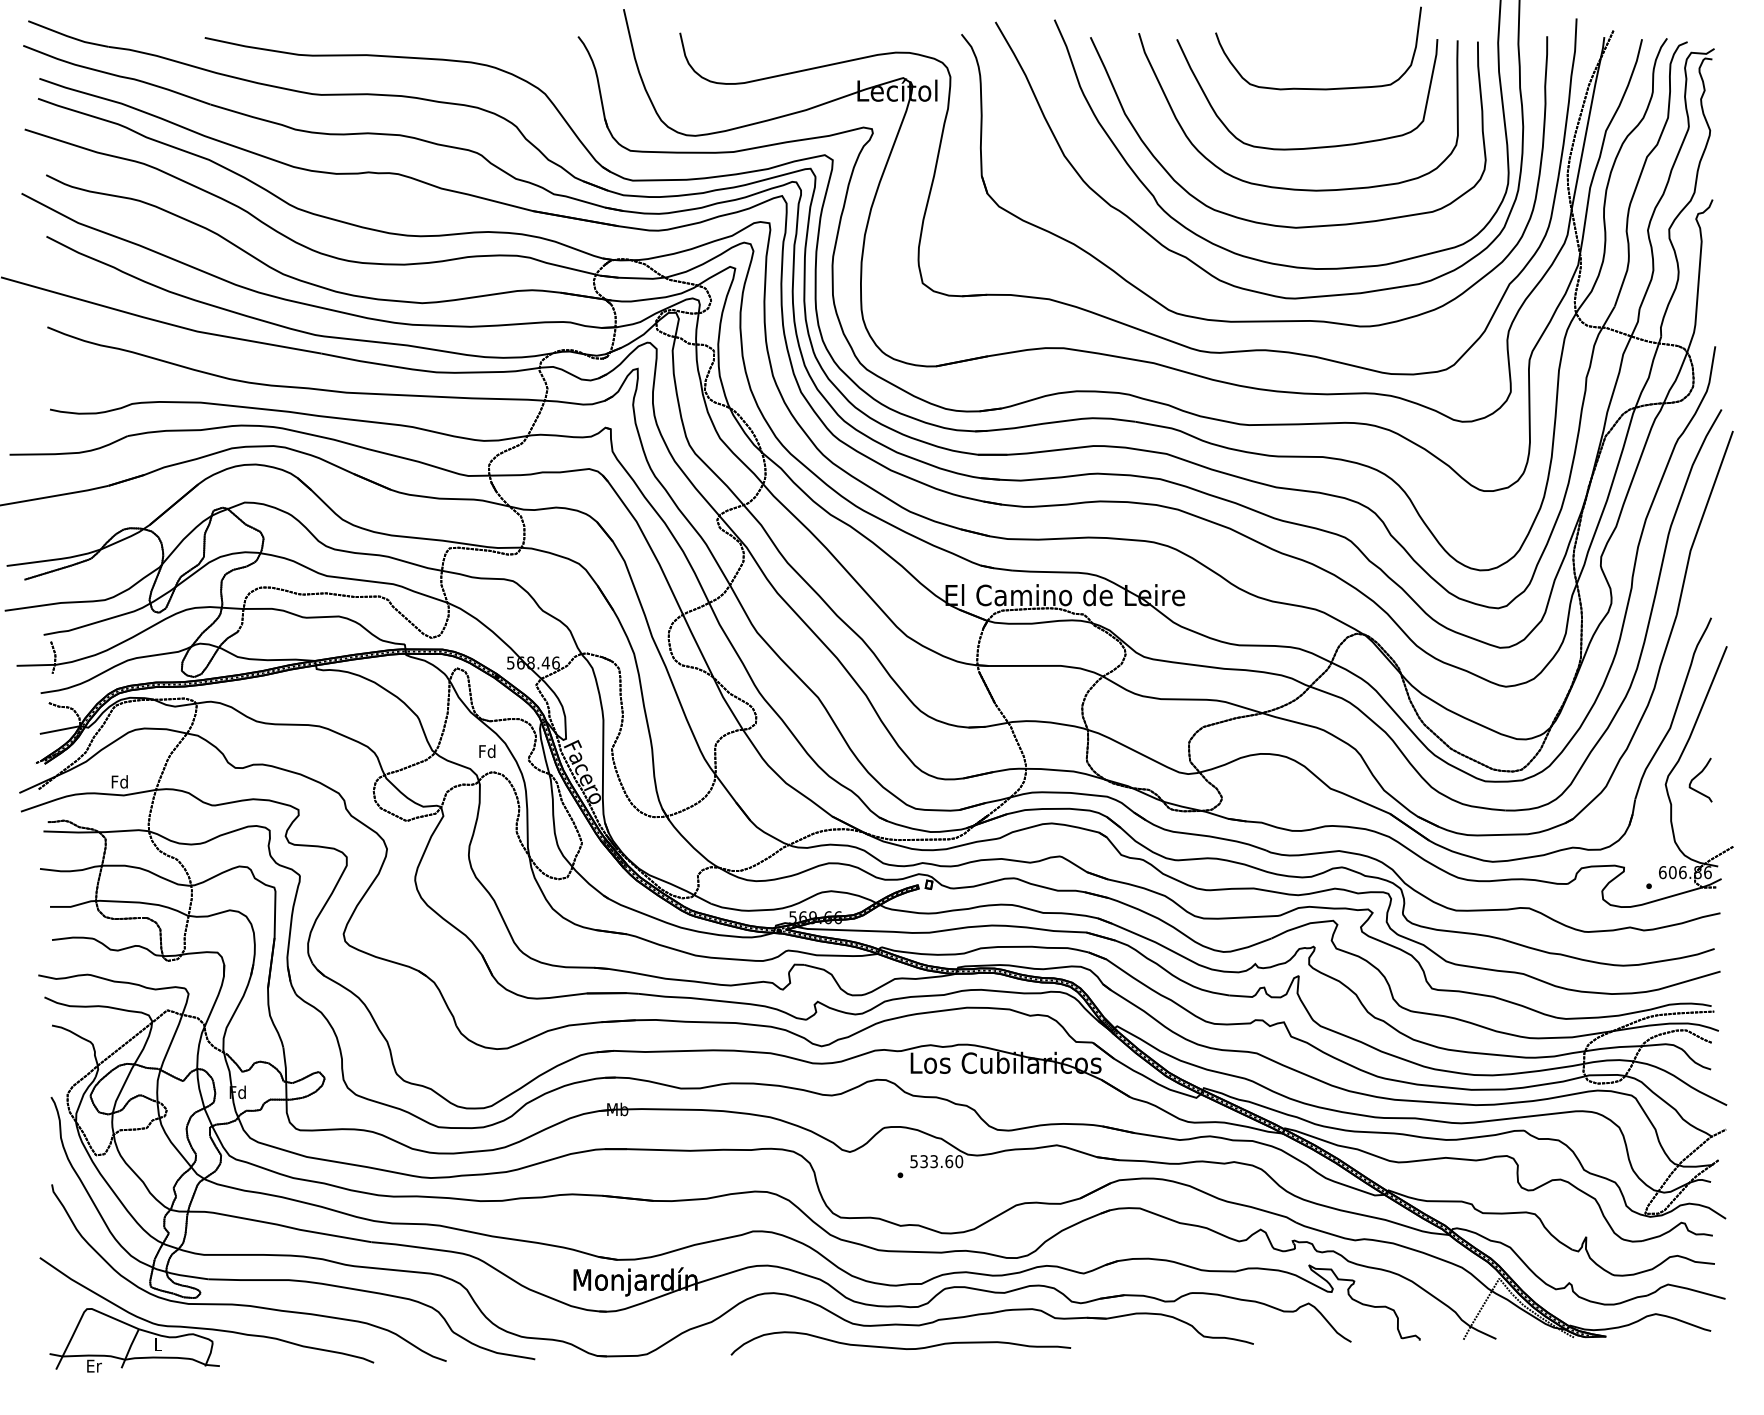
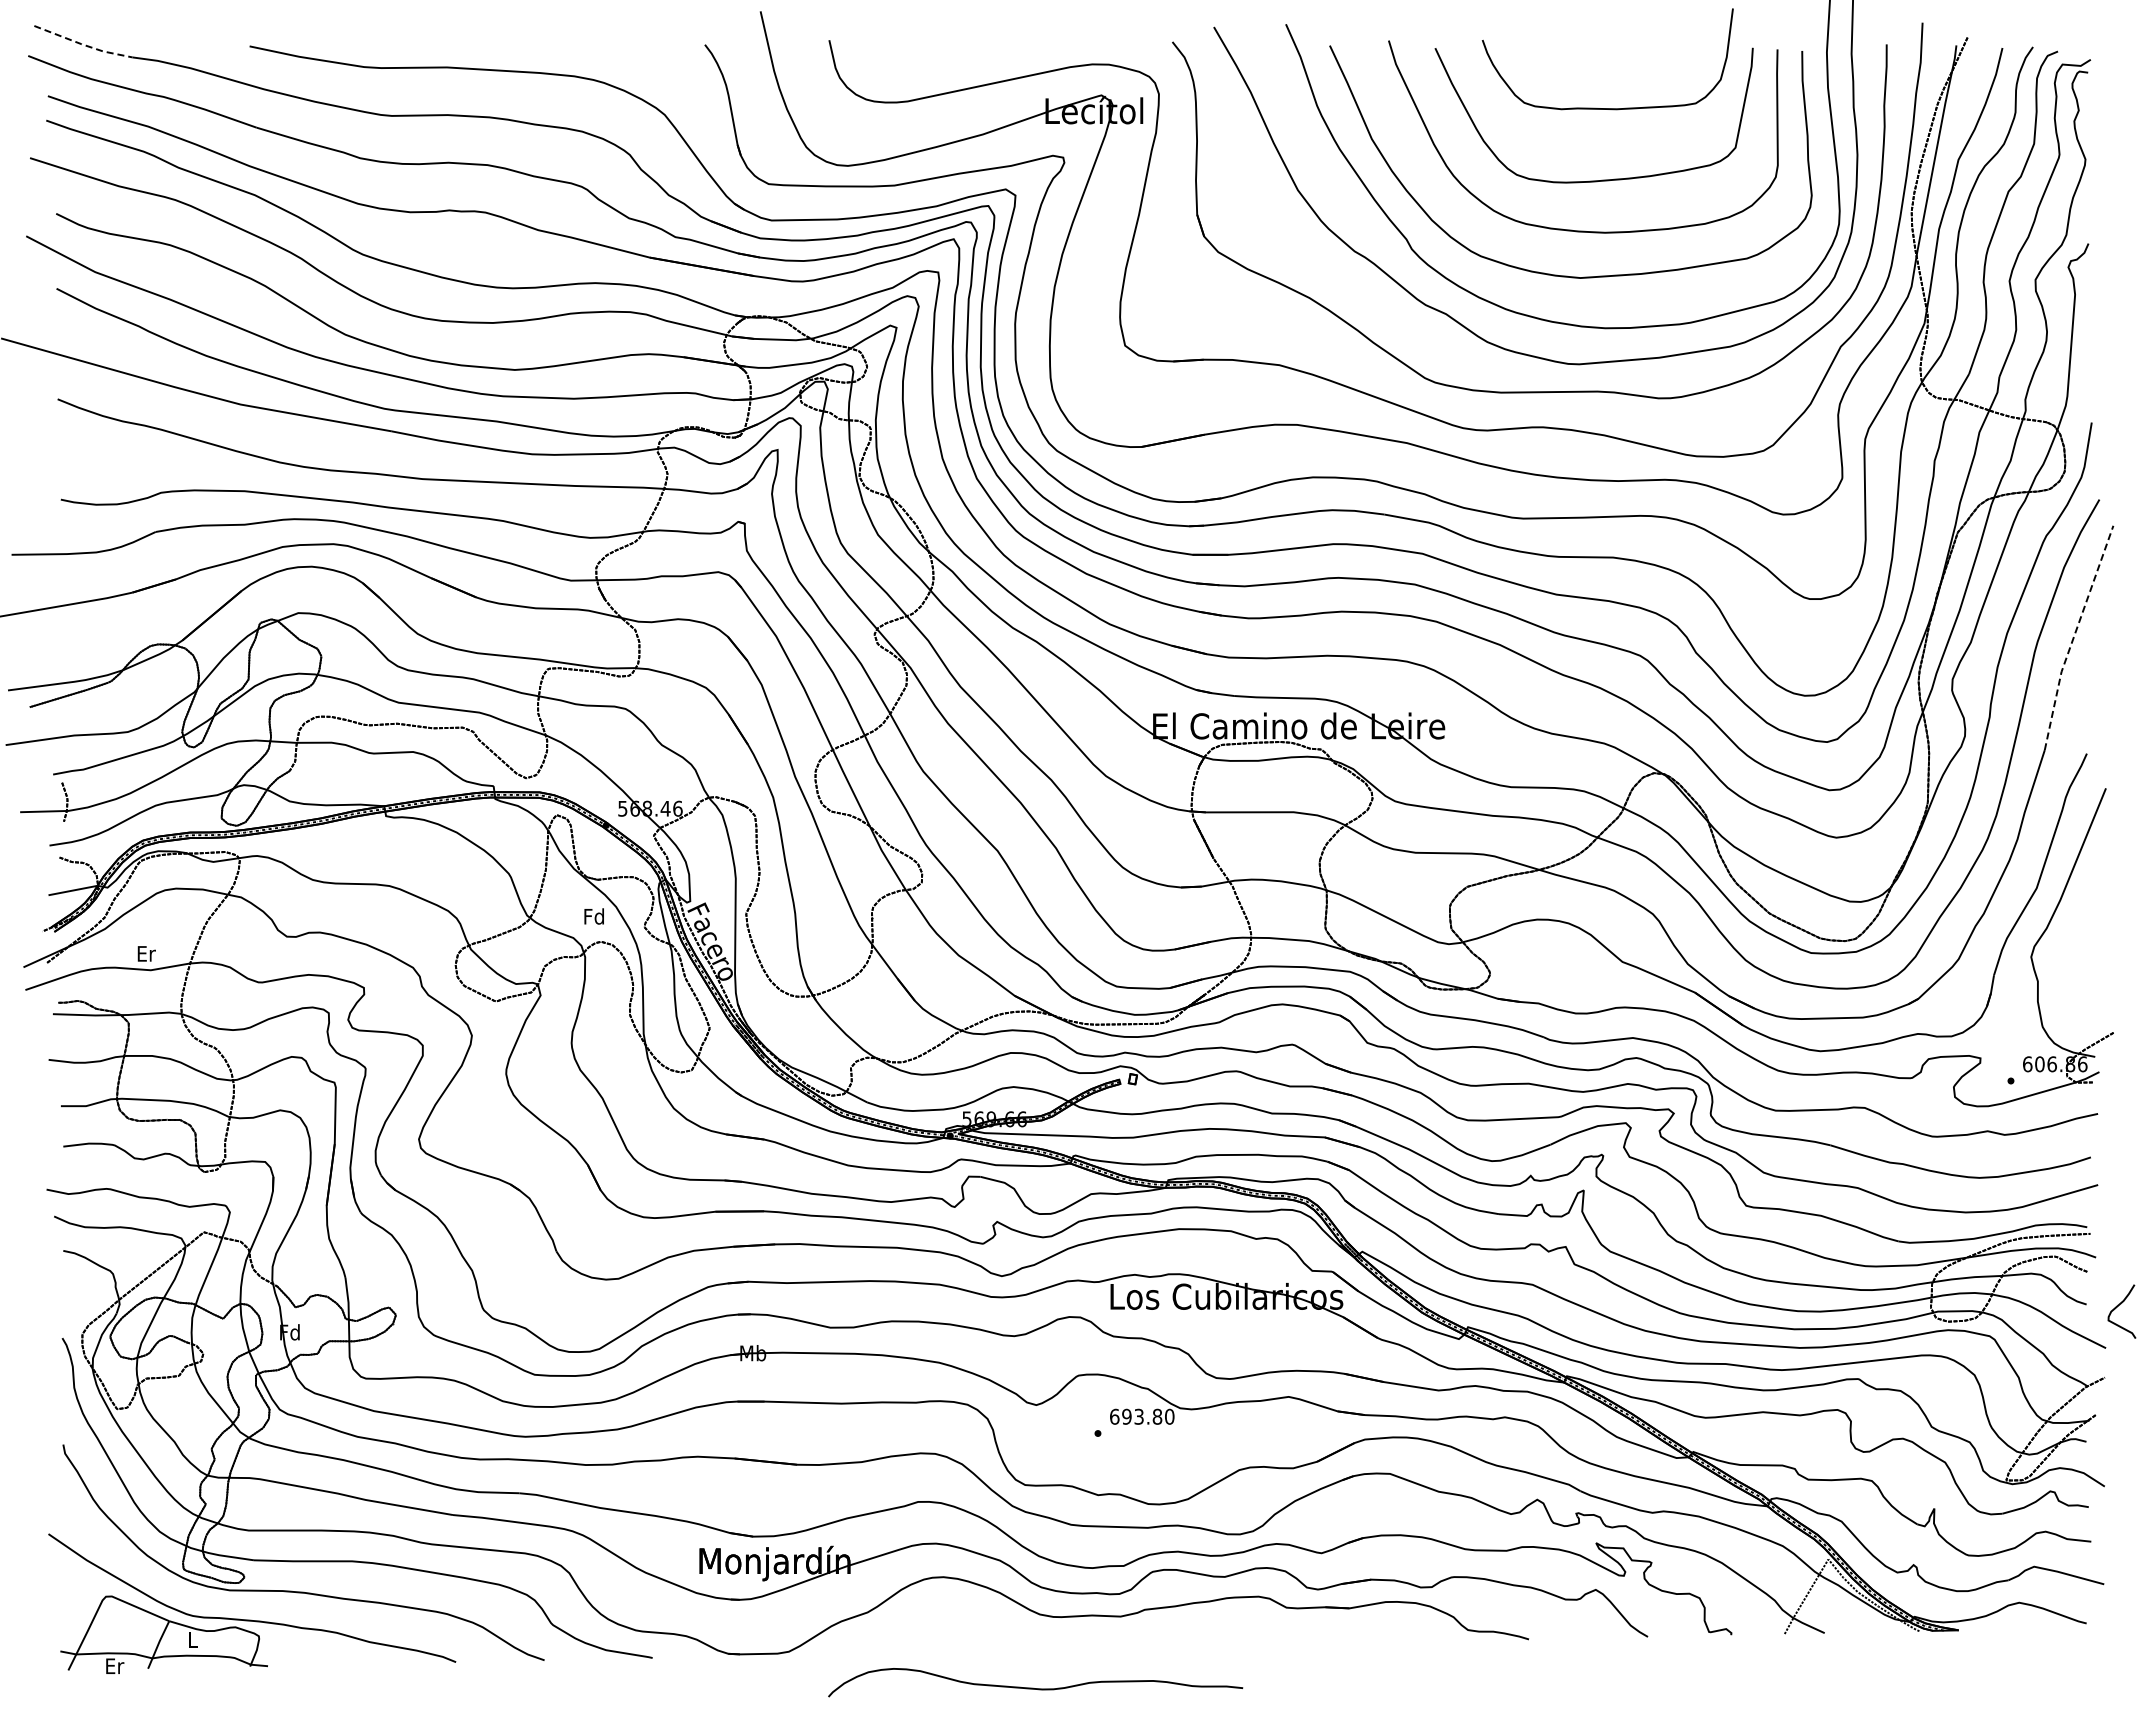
line: (67, 36) -> (82, 44), solid -> dashed
line: (1700, 522) -> (2073, 637), solid -> dashed
curve: (1697, 776) -> (2117, 1307), moved
text: (119, 781) -> (145, 953), Fd -> Er
text: (932, 1161) -> (1136, 1416), 533.60 -> 693.80
curve: (899, 1347) -> (1033, 1687), moved

